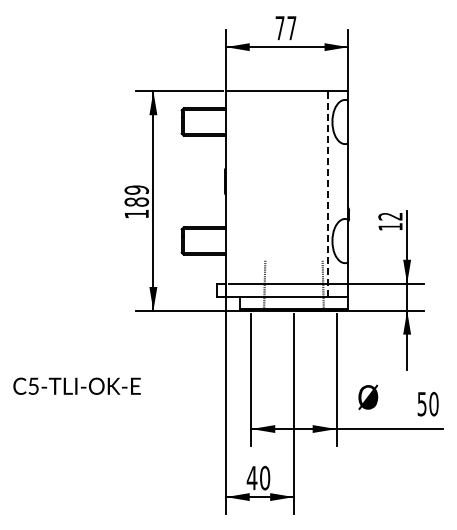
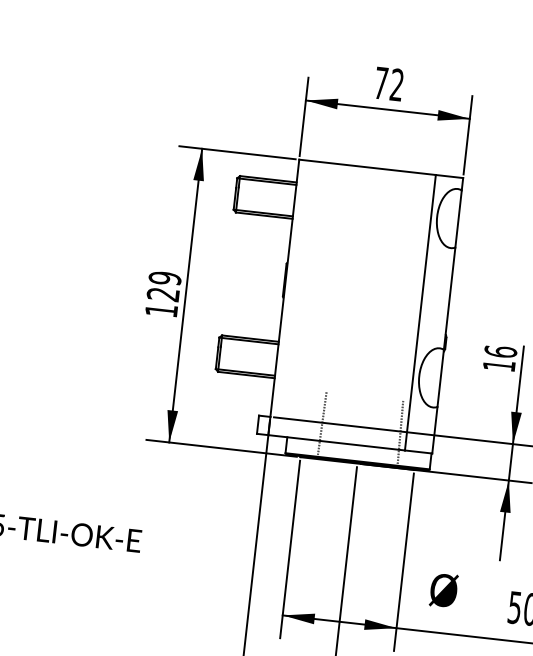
text: (291, 28) -> (396, 85), 77 -> 72
line: (327, 194) -> (419, 312), dashed -> solid
text: (136, 201) -> (163, 293), 189 -> 129
text: (390, 216) -> (500, 351), 12 -> 16

